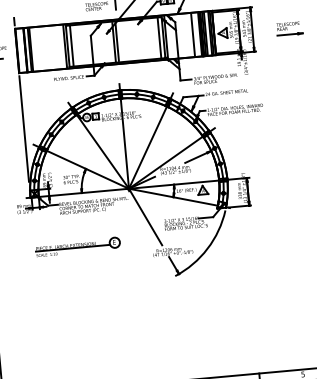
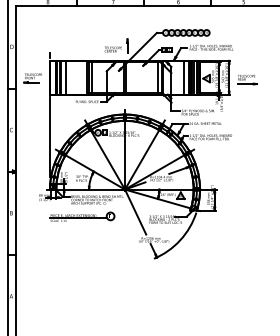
part: (289, 29) -> (247, 80), moved
line: (38, 48) -> (66, 77), added
part: (77, 246) -> (82, 216), moved

